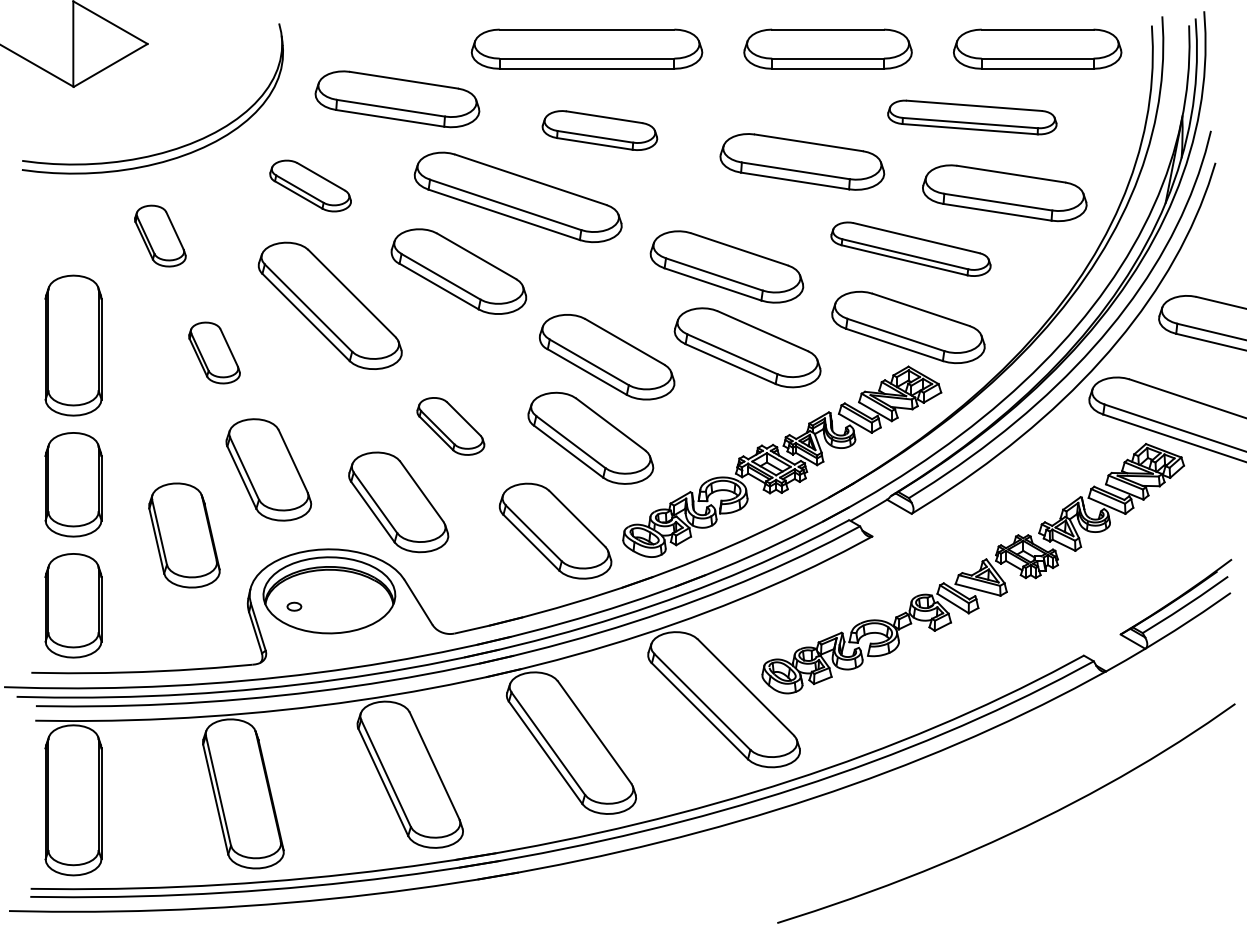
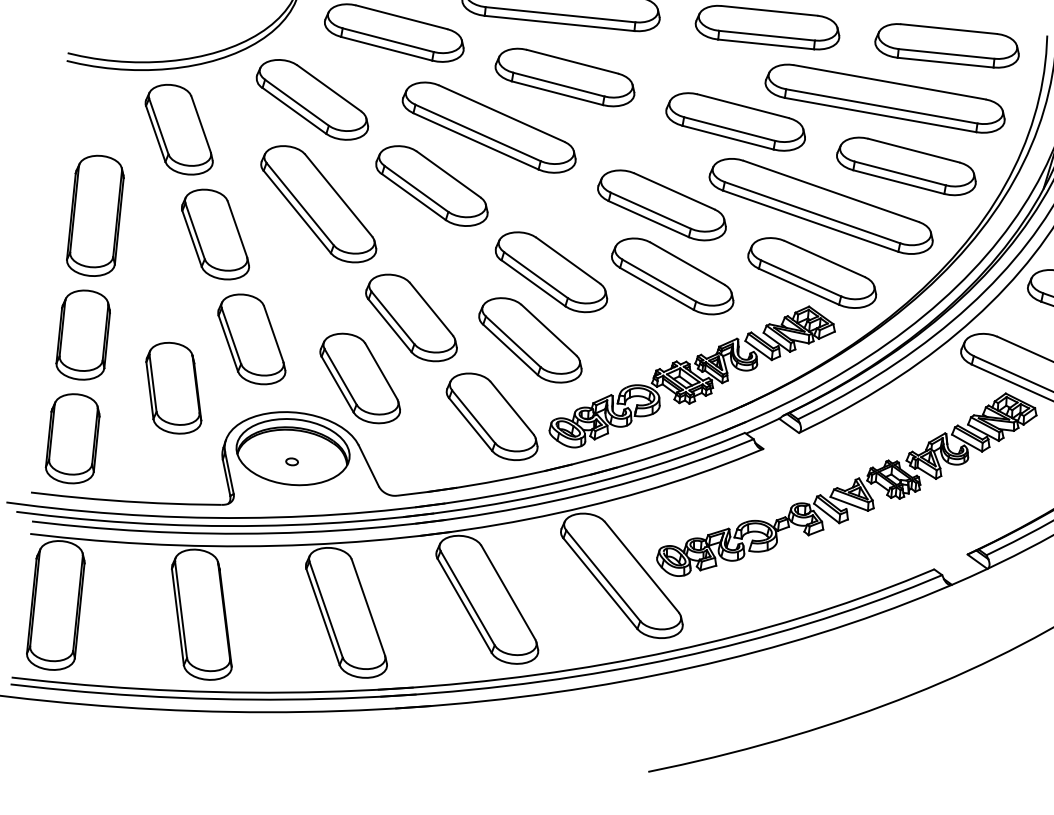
part: (972, 117) -> (885, 98), size x1.67
part: (599, 130) -> (564, 77), size x1.43
part: (310, 185) -> (312, 99), size x1.67
part: (160, 235) -> (179, 129), size x1.67
part: (910, 248) -> (821, 205), size x1.67
part: (214, 352) -> (215, 234), size x1.67
part: (450, 426) -> (411, 318), size x1.67
part: (294, 606) -> (292, 461), moved

